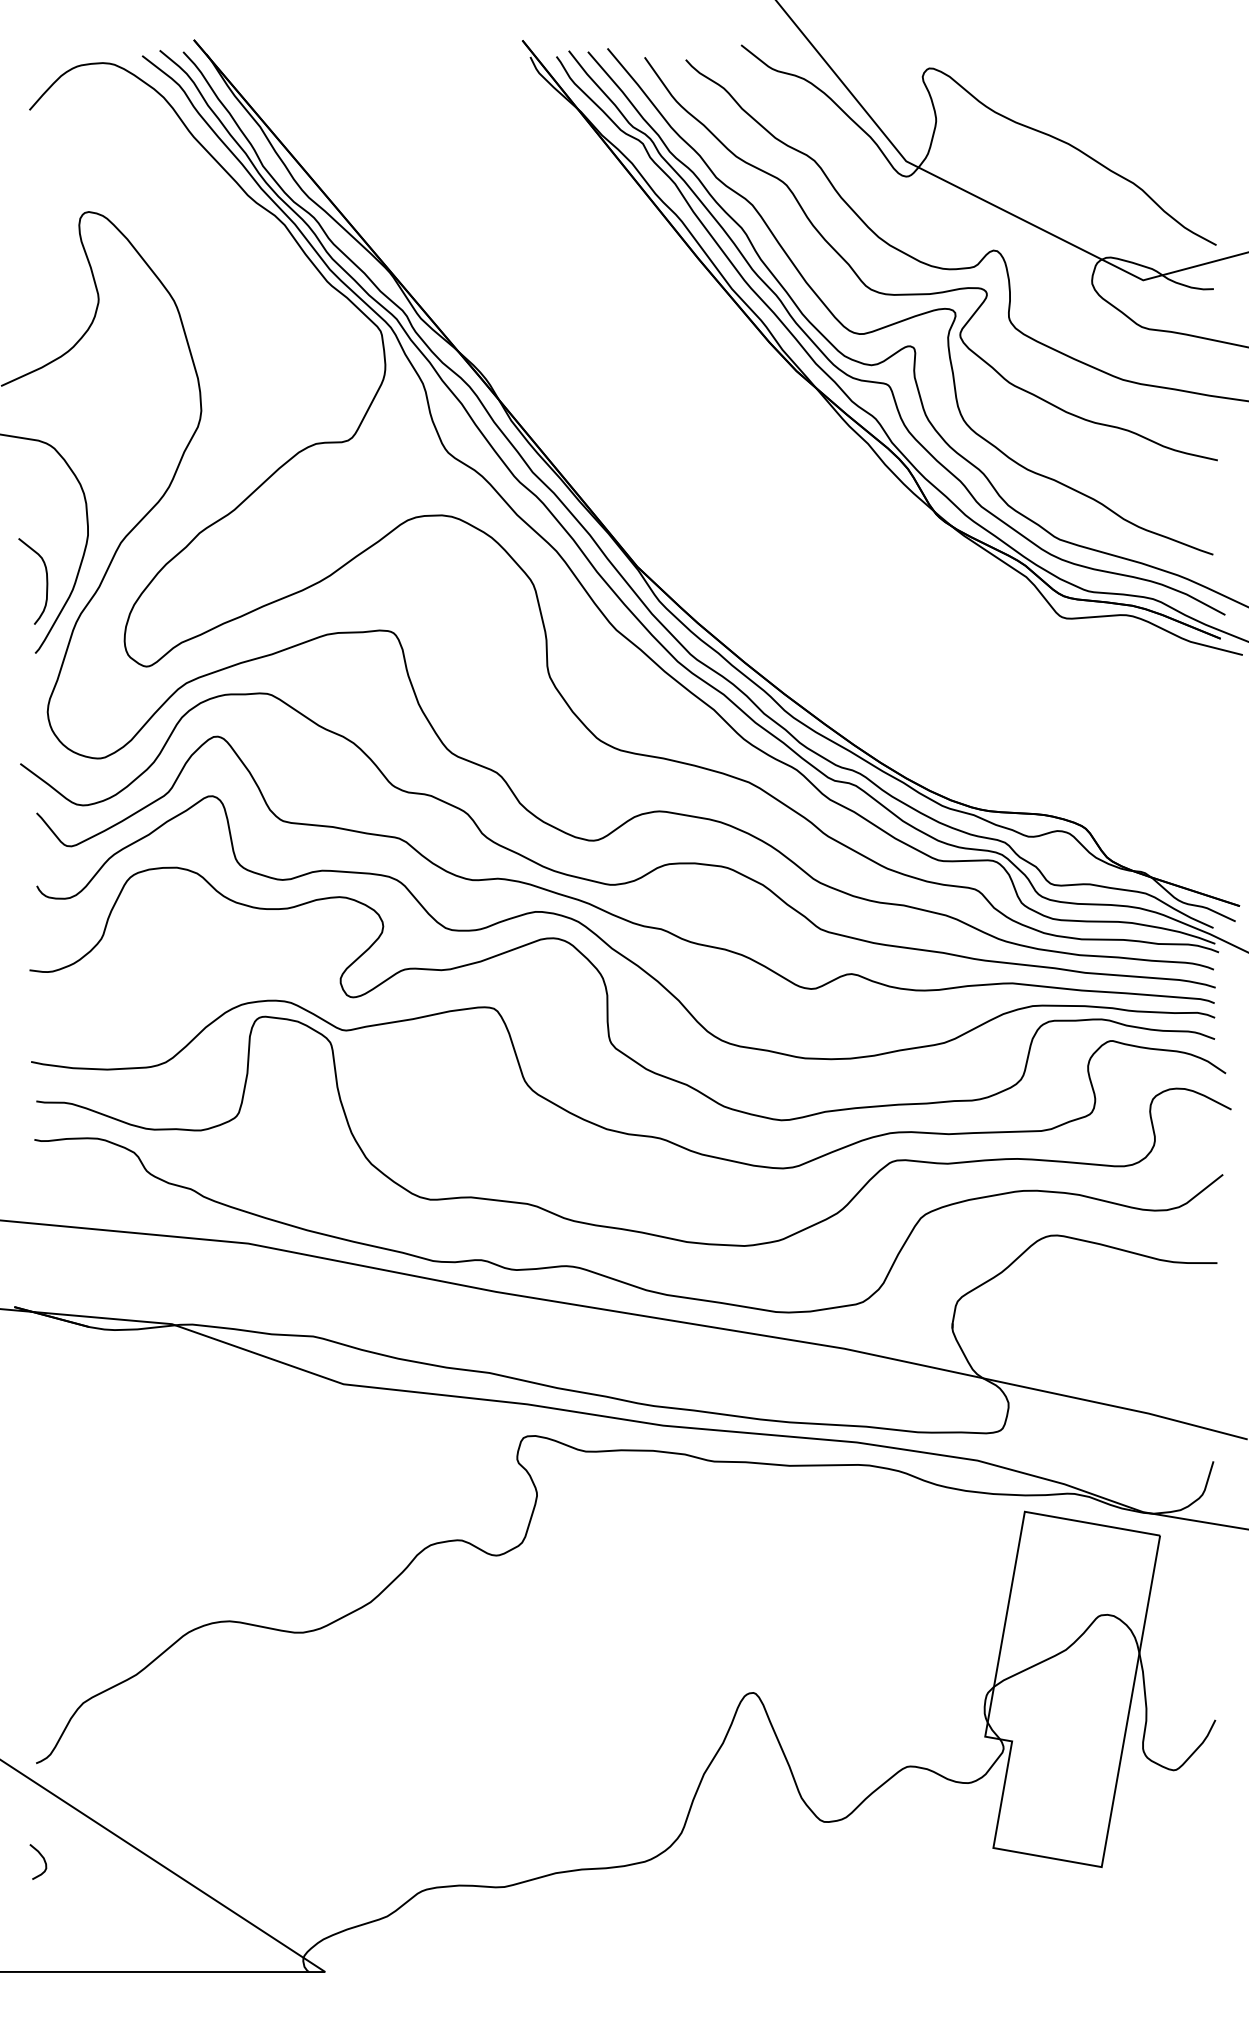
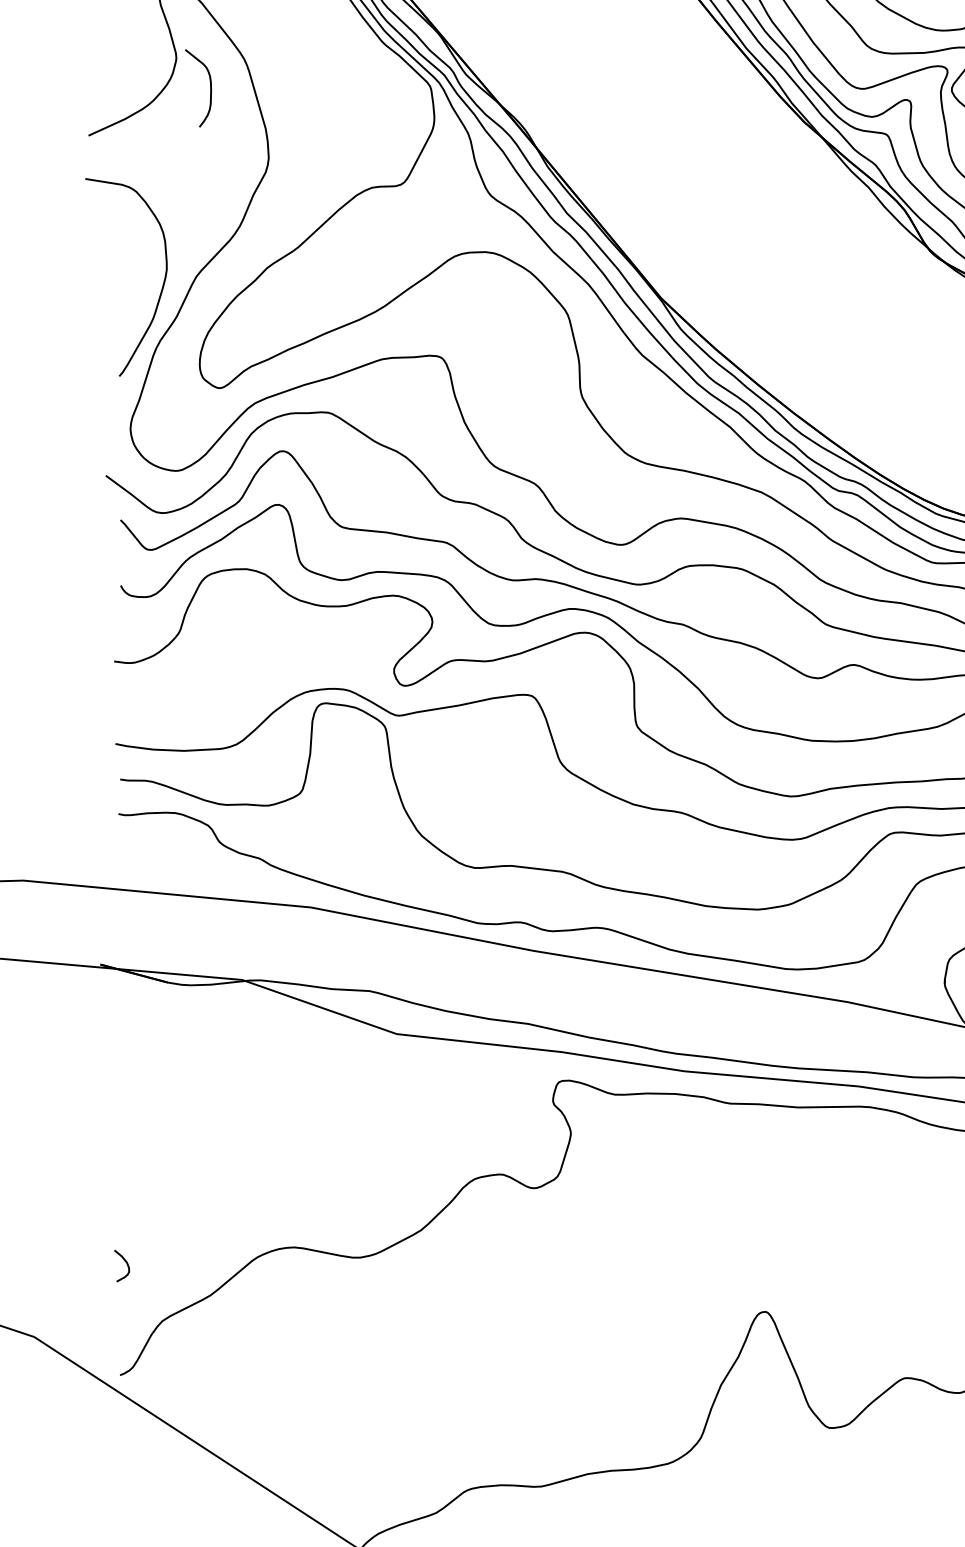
curve: (46, 581) -> (210, 88), moved
curve: (41, 1857) -> (124, 1261), moved

